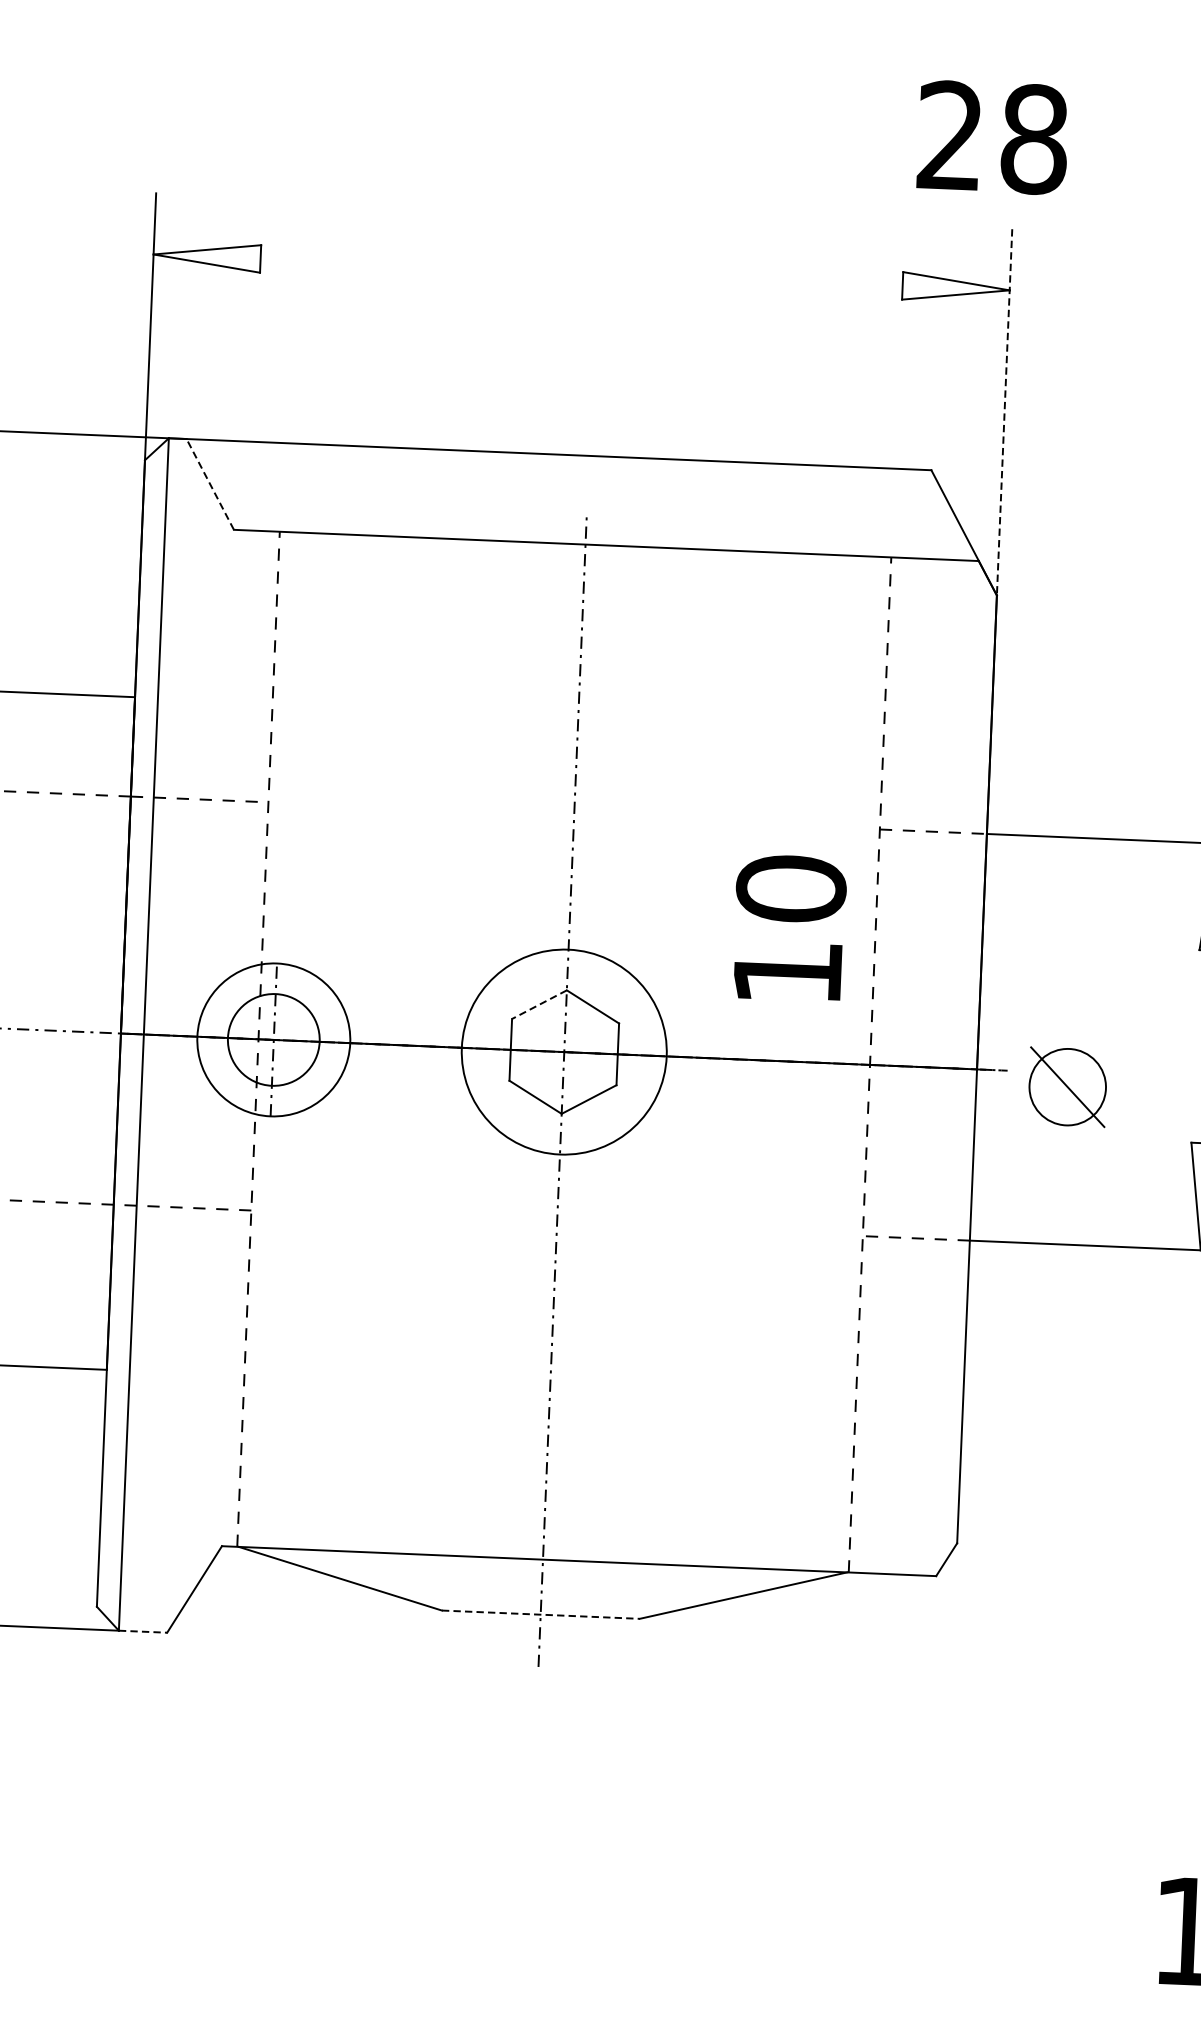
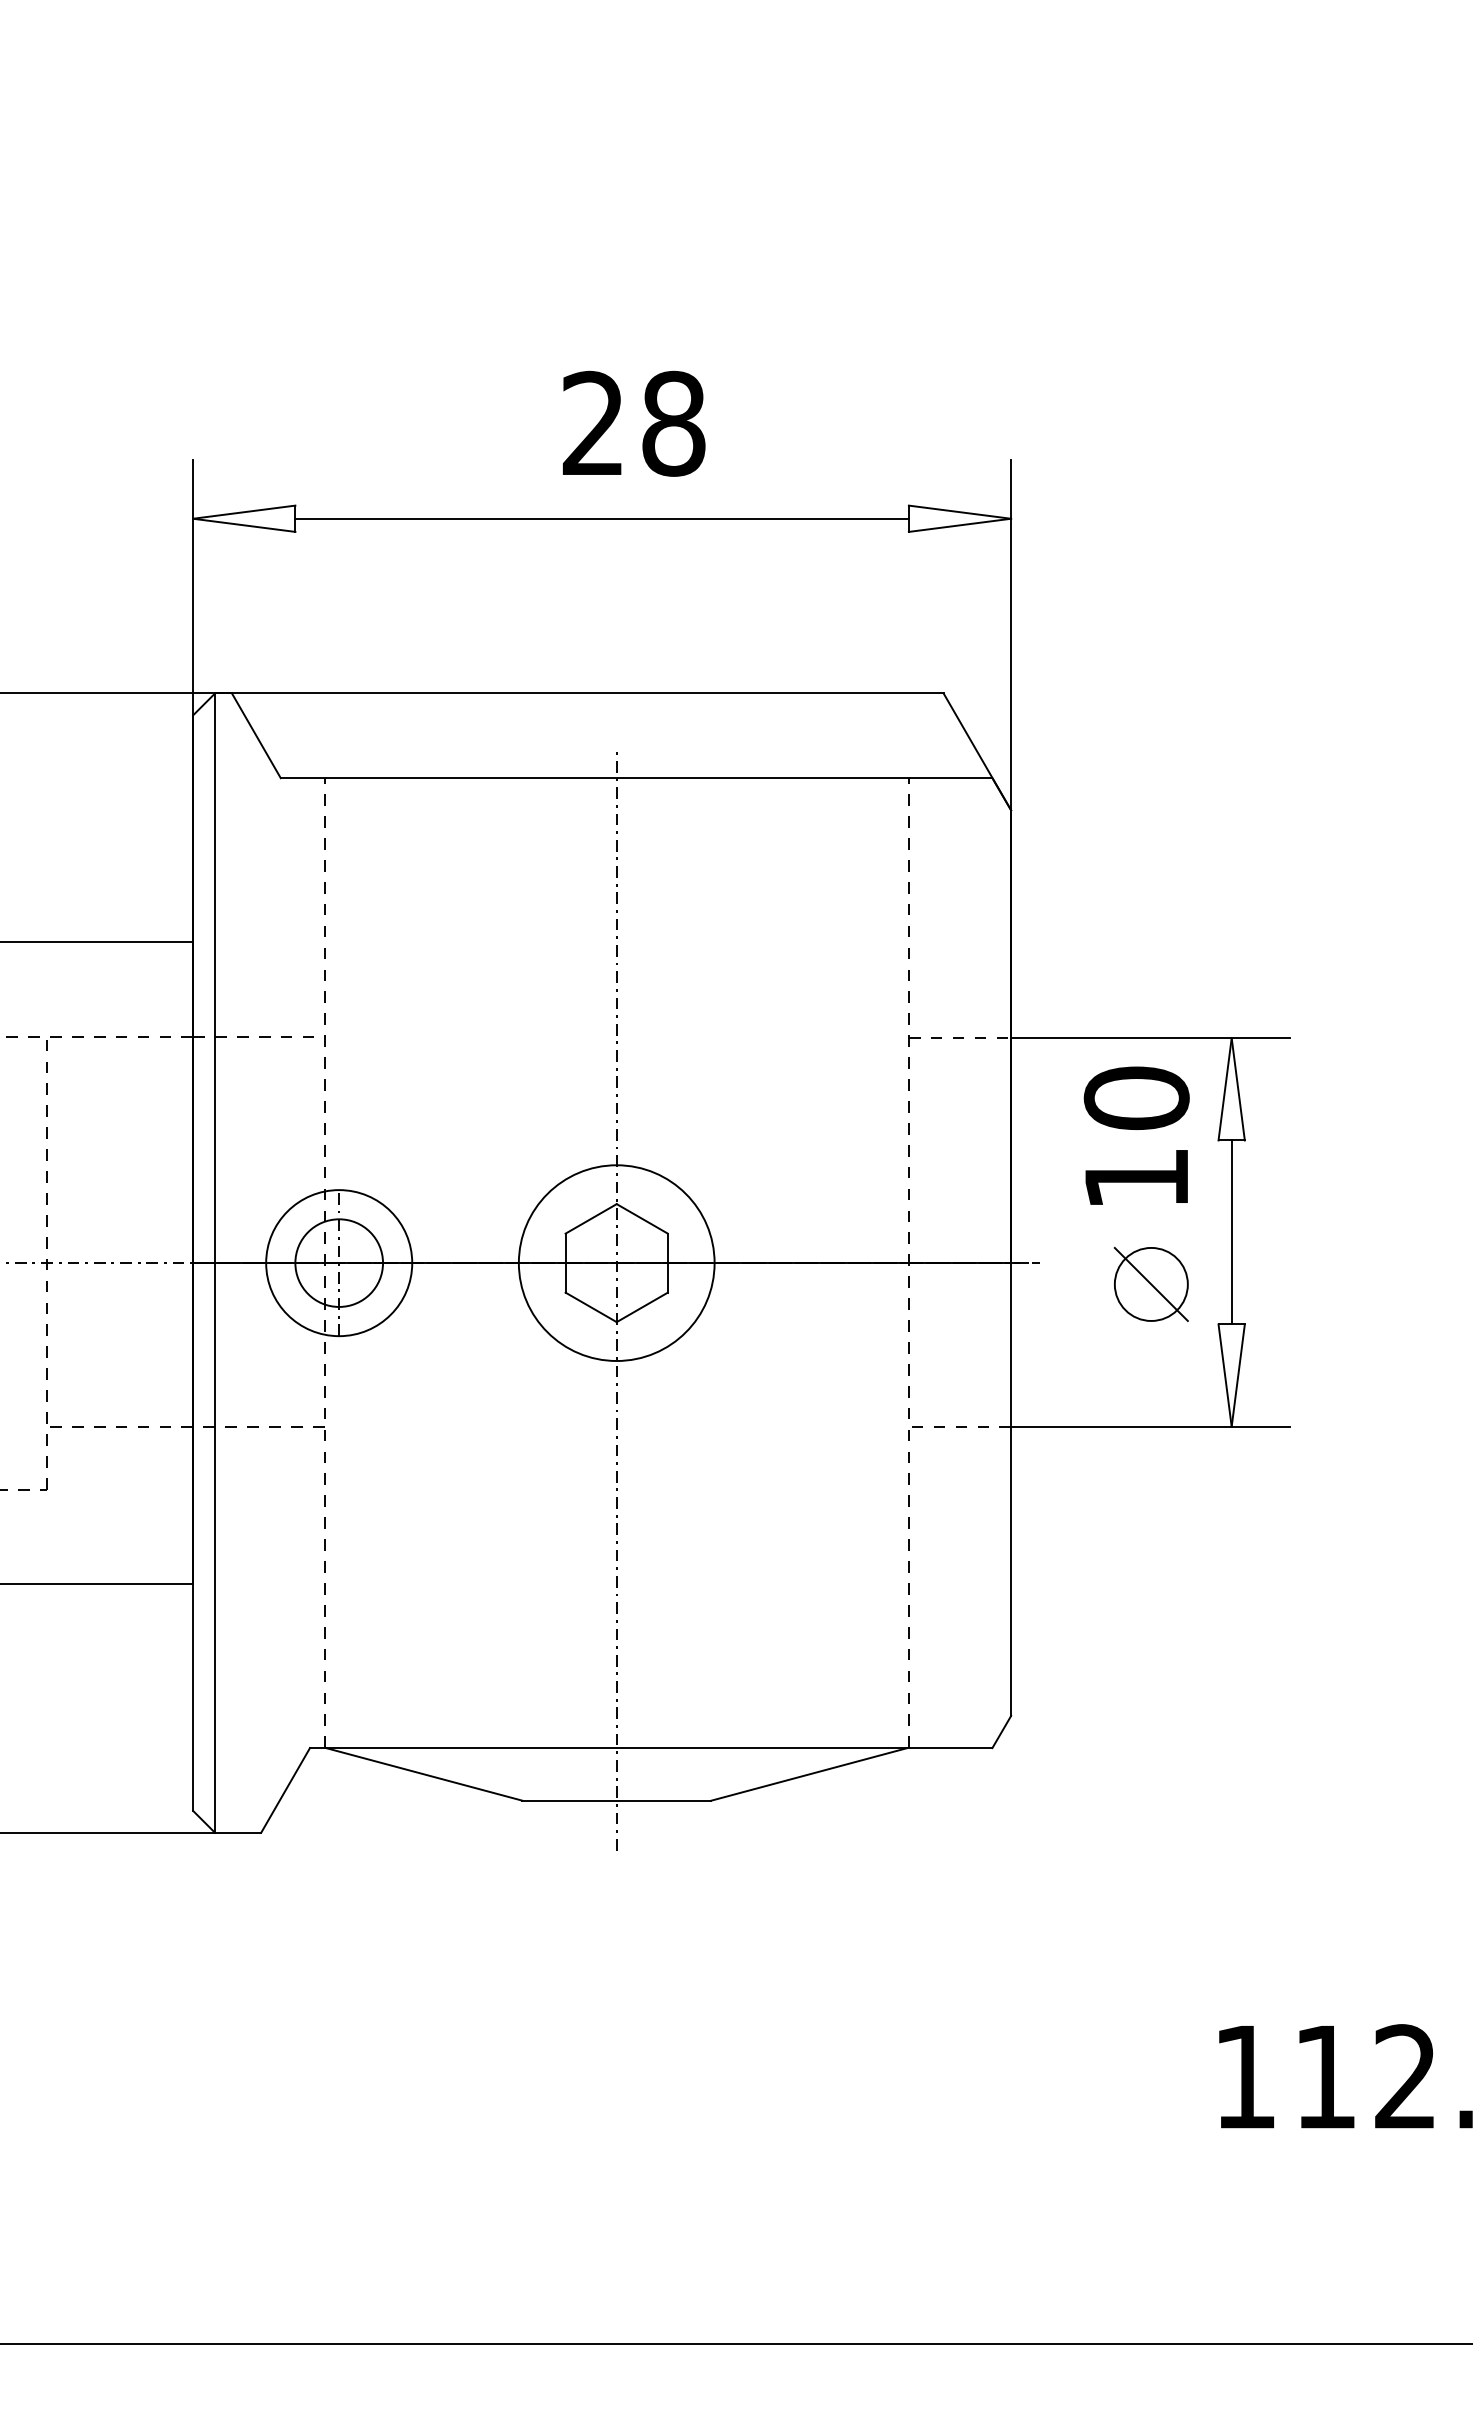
text: (993, 137) -> (634, 423), moved
line: (580, 272) -> (601, 518), added
line: (1004, 412) -> (1011, 635), dashed -> solid
line: (210, 484) -> (256, 735), dashed -> solid
text: (789, 927) -> (1136, 1135), moved
line: (539, 1004) -> (591, 1218), dashed -> solid
part: (1066, 1086) -> (1150, 1283), moved
line: (540, 1614) -> (616, 1800), dashed -> solid
line: (143, 1631) -> (238, 1832), dashed -> solid

